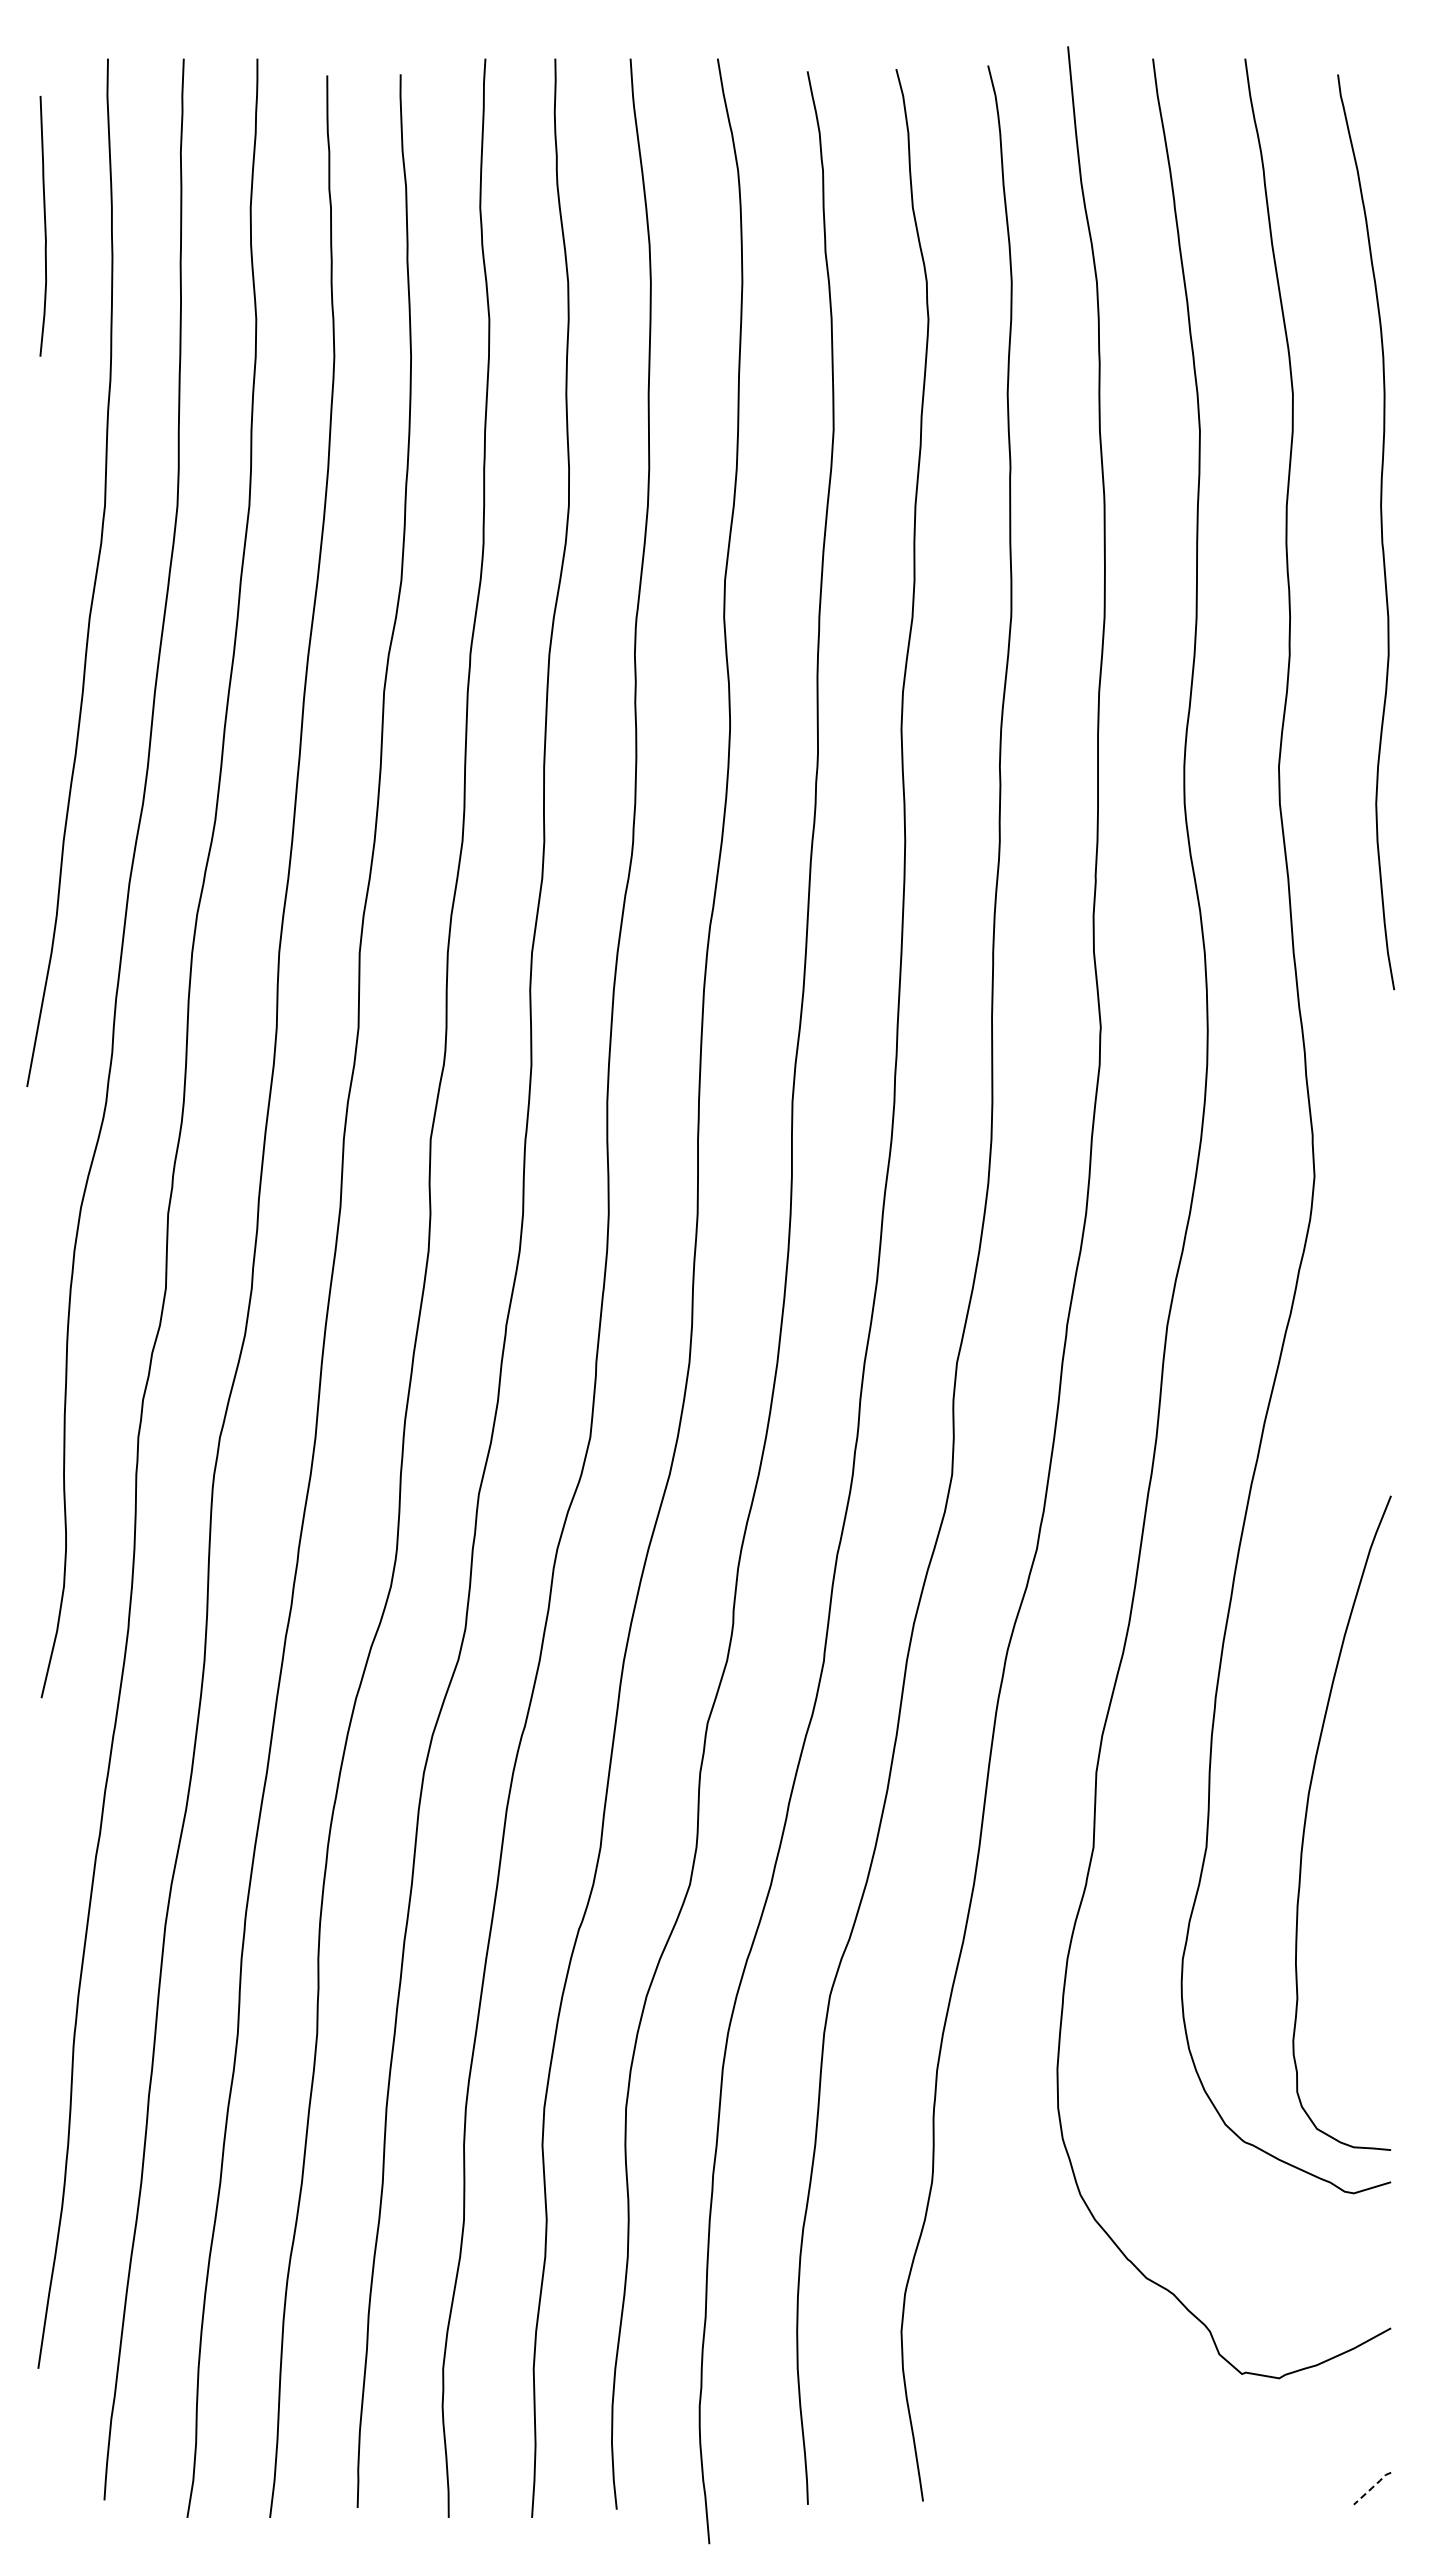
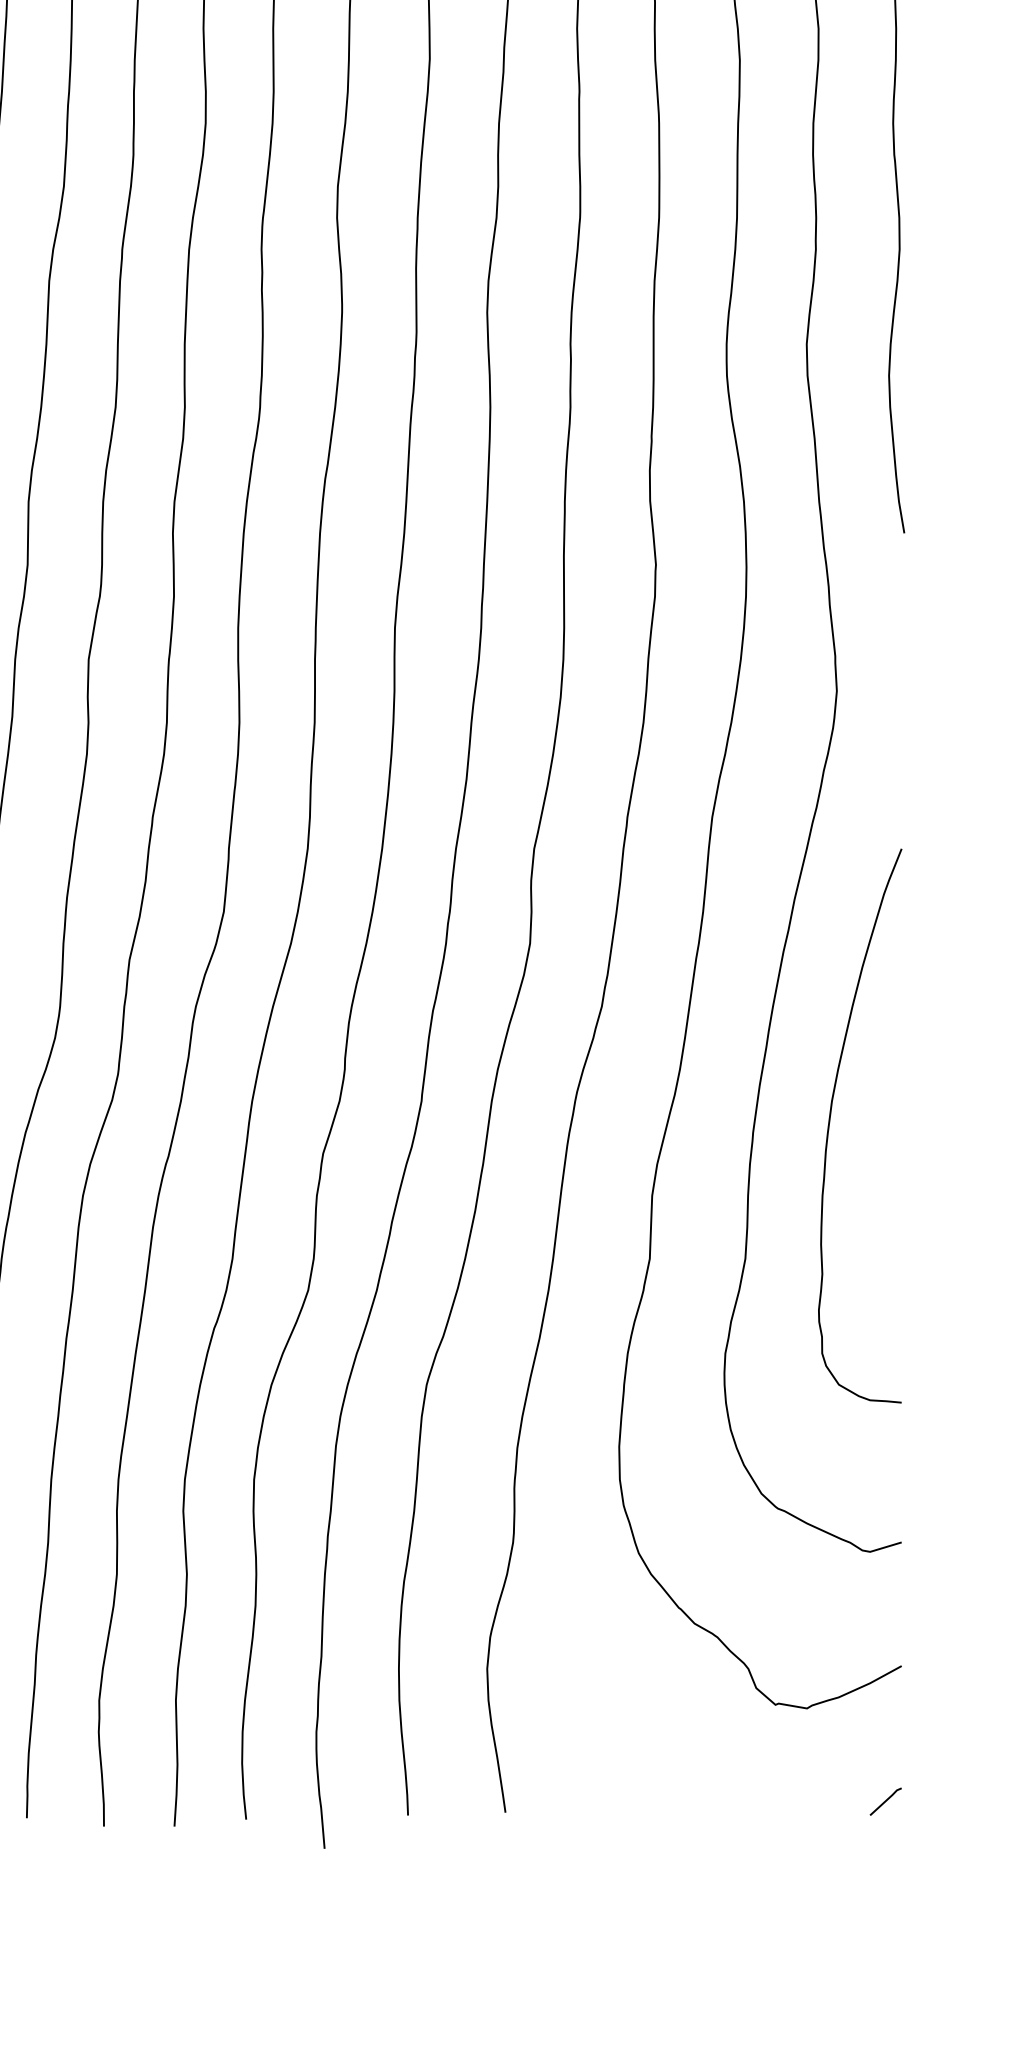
curve: (1306, 1821) -> (830, 1124), moved
line: (1372, 2487) -> (885, 1800), dashed -> solid

